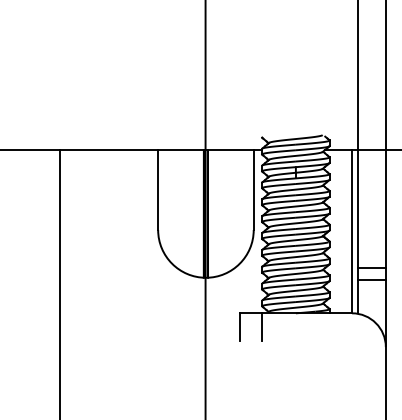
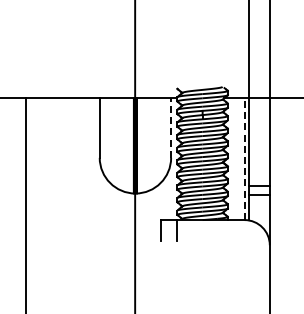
line: (254, 190) -> (171, 128), solid -> dashed
line: (351, 232) -> (244, 159), solid -> dashed

